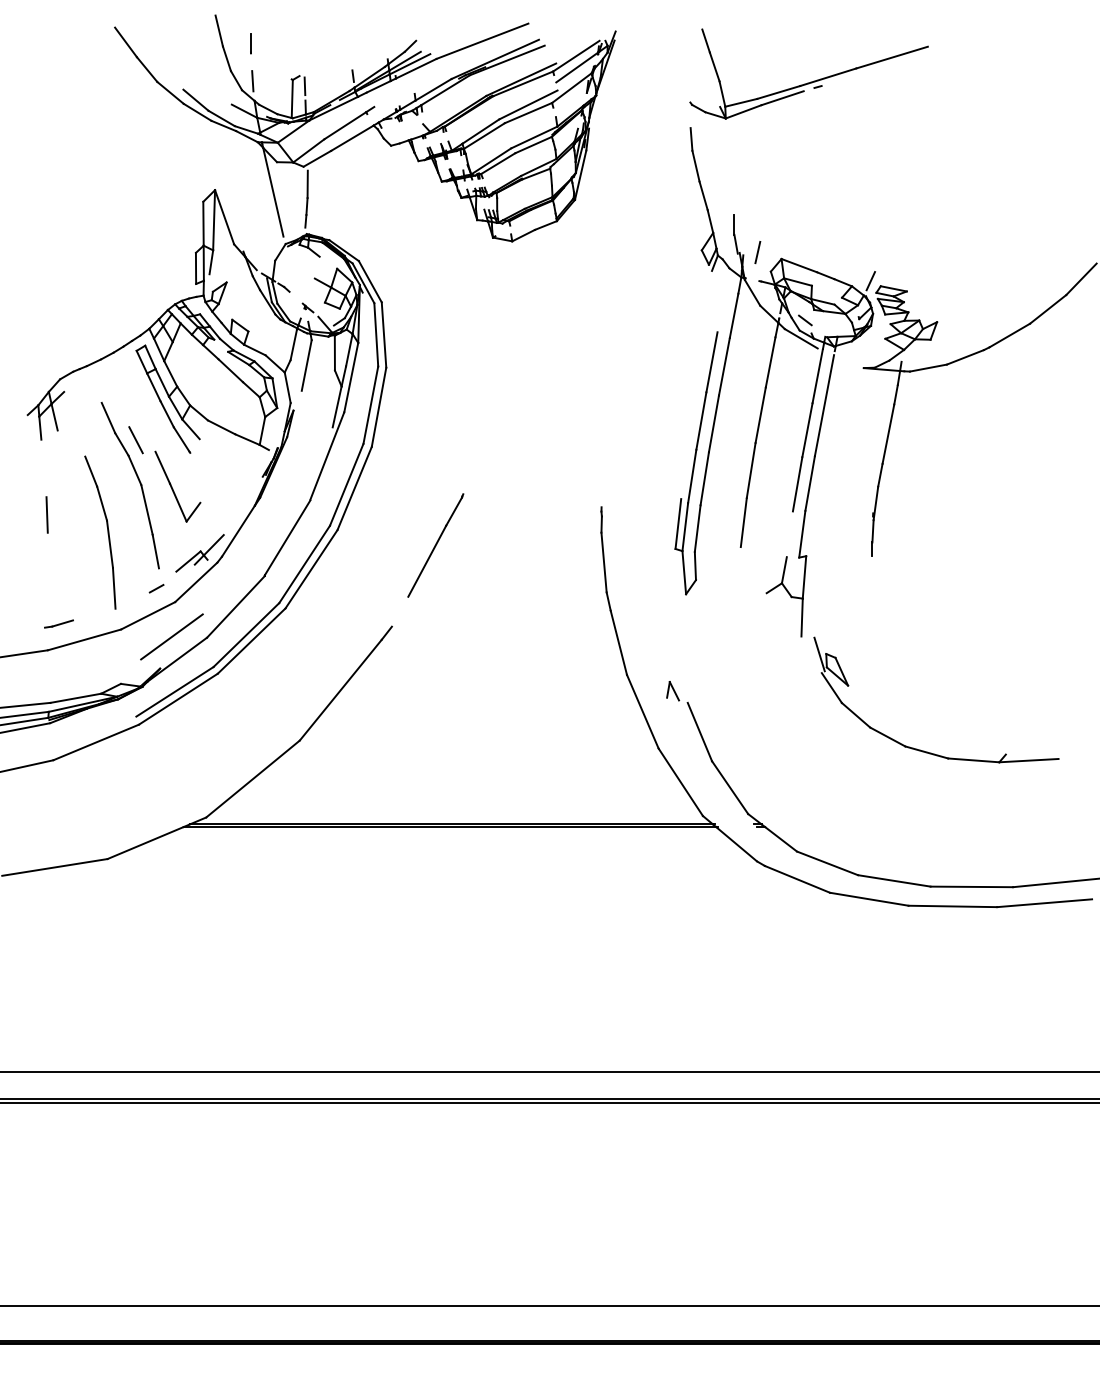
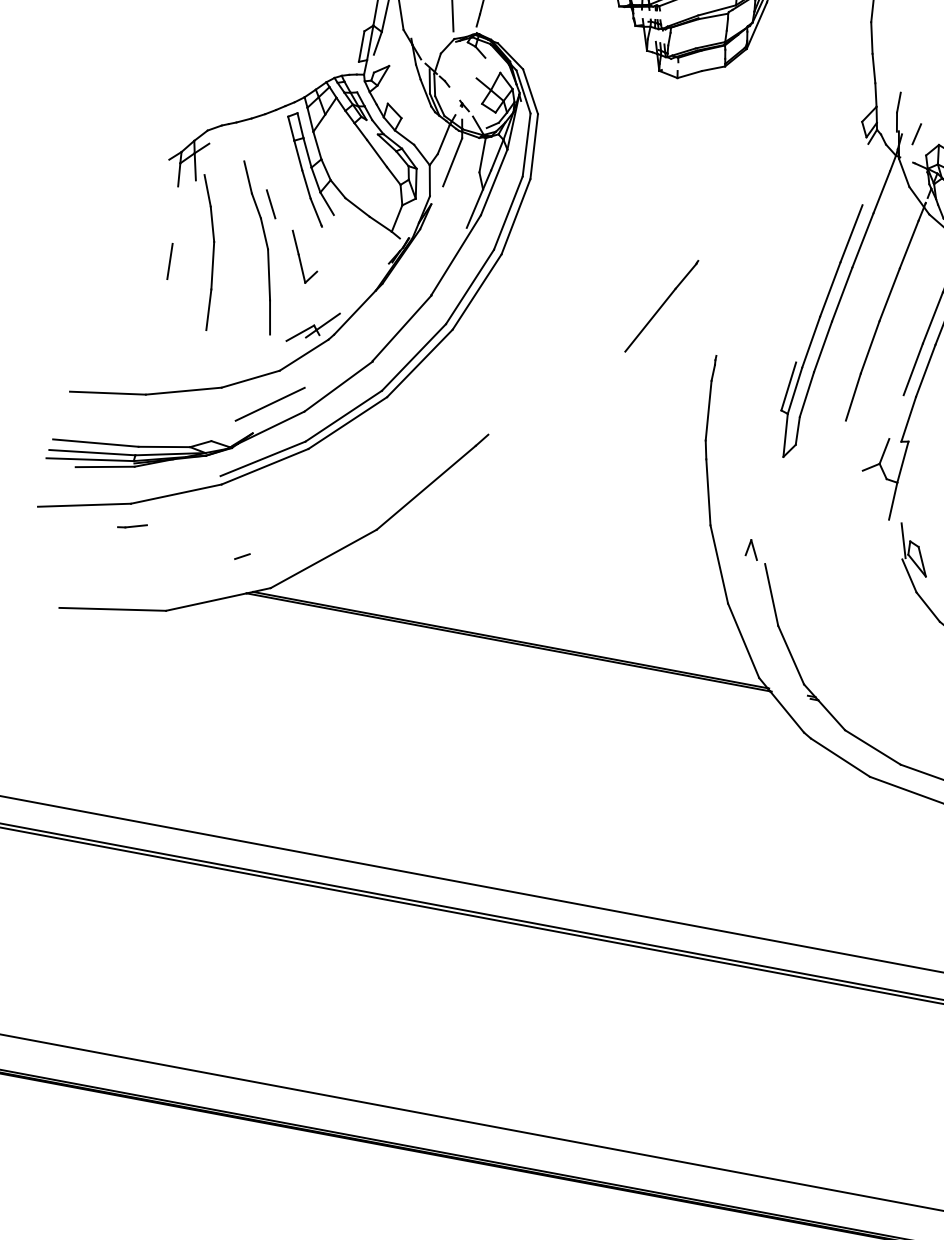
part: (177, 486) -> (303, 257), size x0.7
part: (107, 532) -> (212, 253), moved
line: (435, 545) -> (661, 306), moved
line: (156, 588) -> (242, 556), moved
line: (58, 623) -> (132, 525), moved

